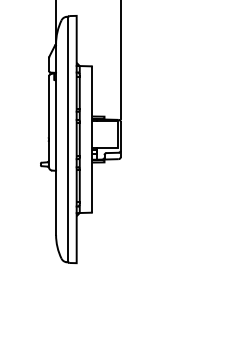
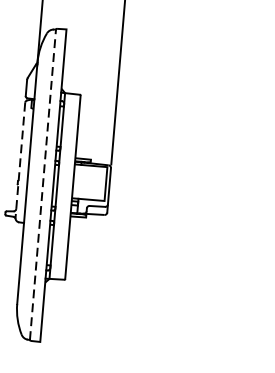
line: (49, 121) -> (20, 160), solid -> dashed
line: (68, 139) -> (43, 184), solid -> dashed

